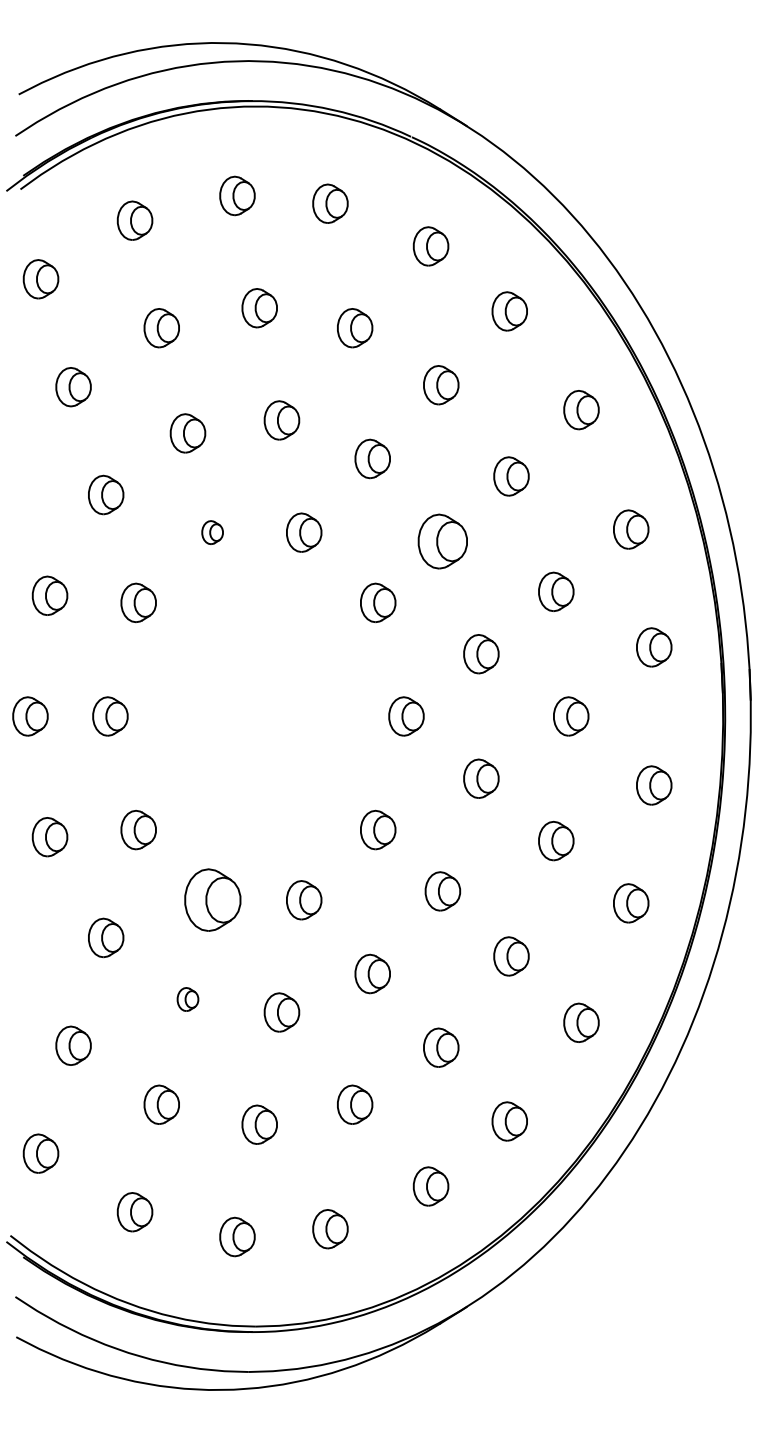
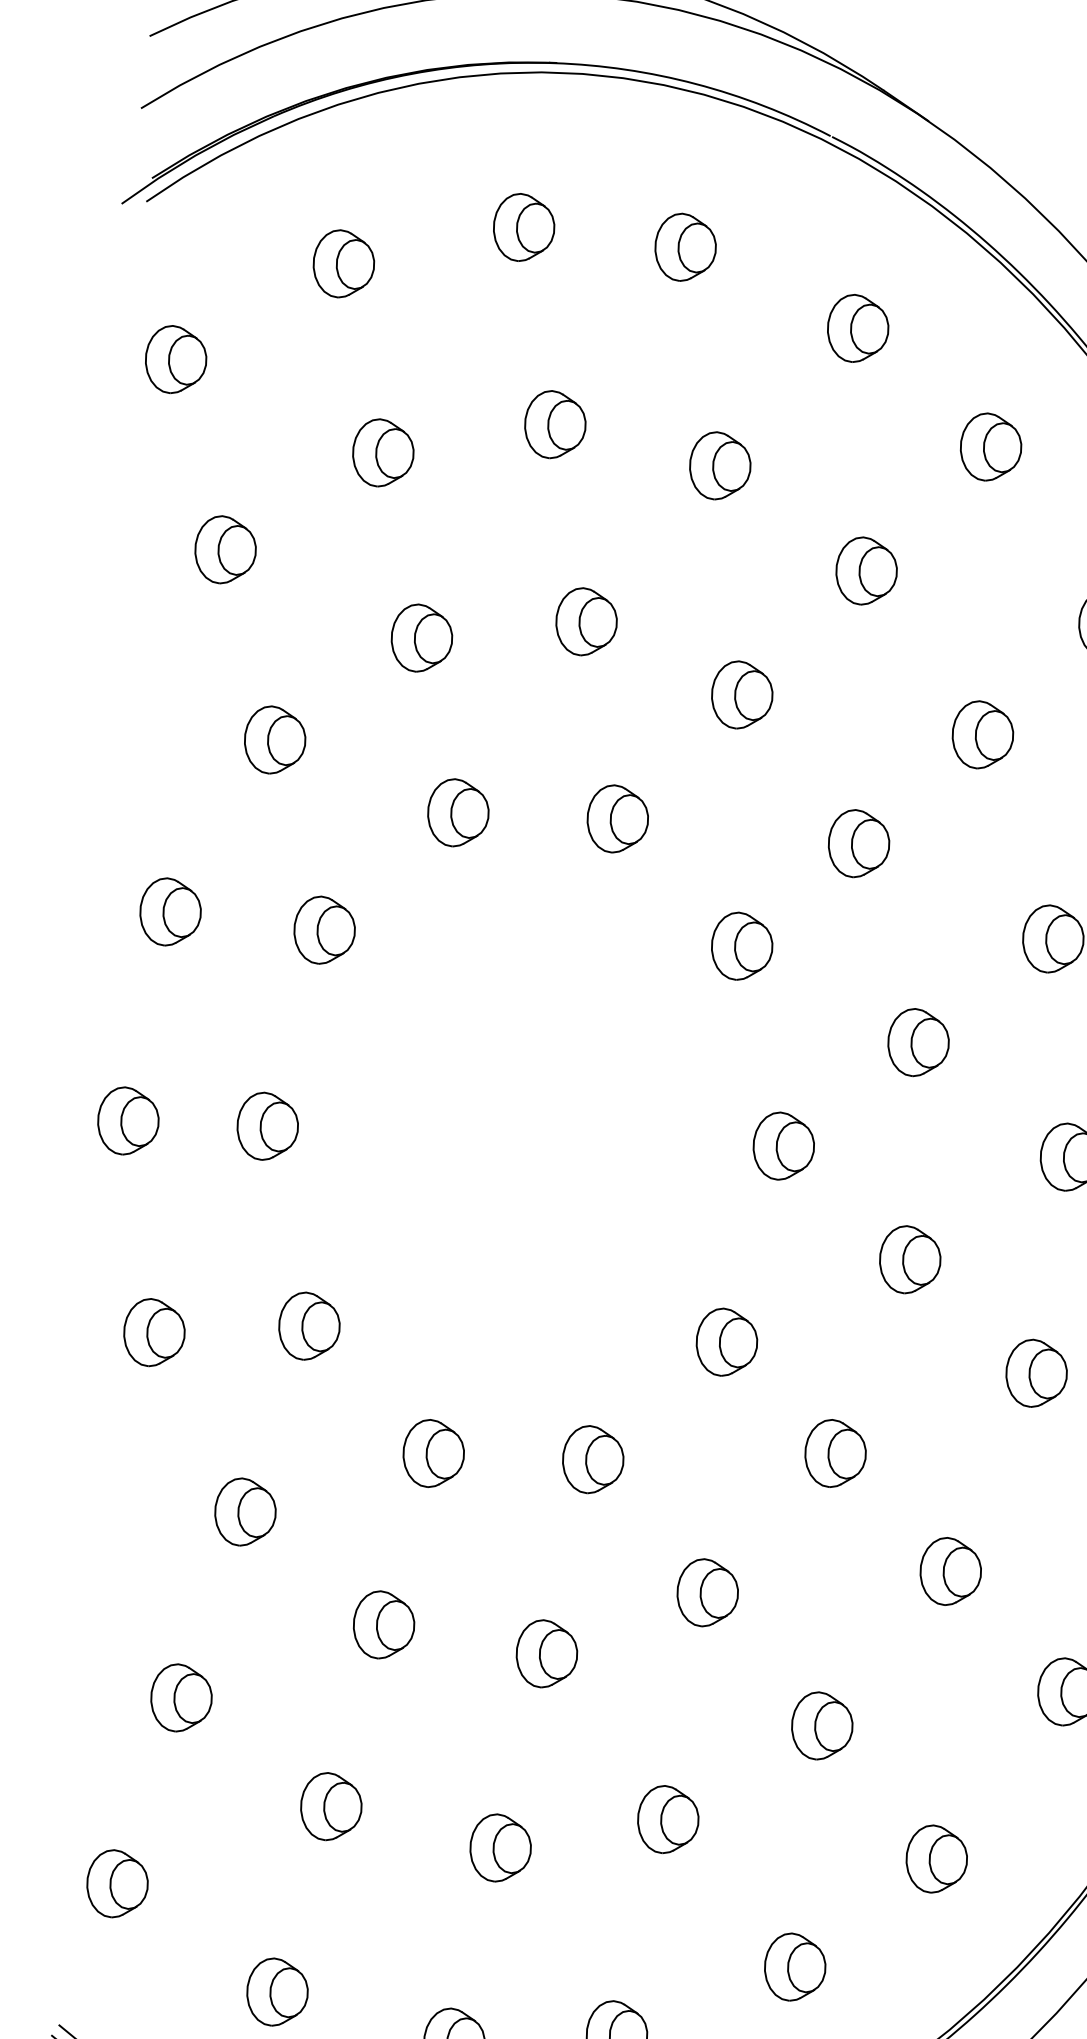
part: (212, 532) -> (458, 812), size x1.67
part: (442, 541) -> (858, 843), size x0.71
part: (212, 900) -> (433, 1454), size x0.62
part: (187, 999) -> (383, 1624), size x1.67

